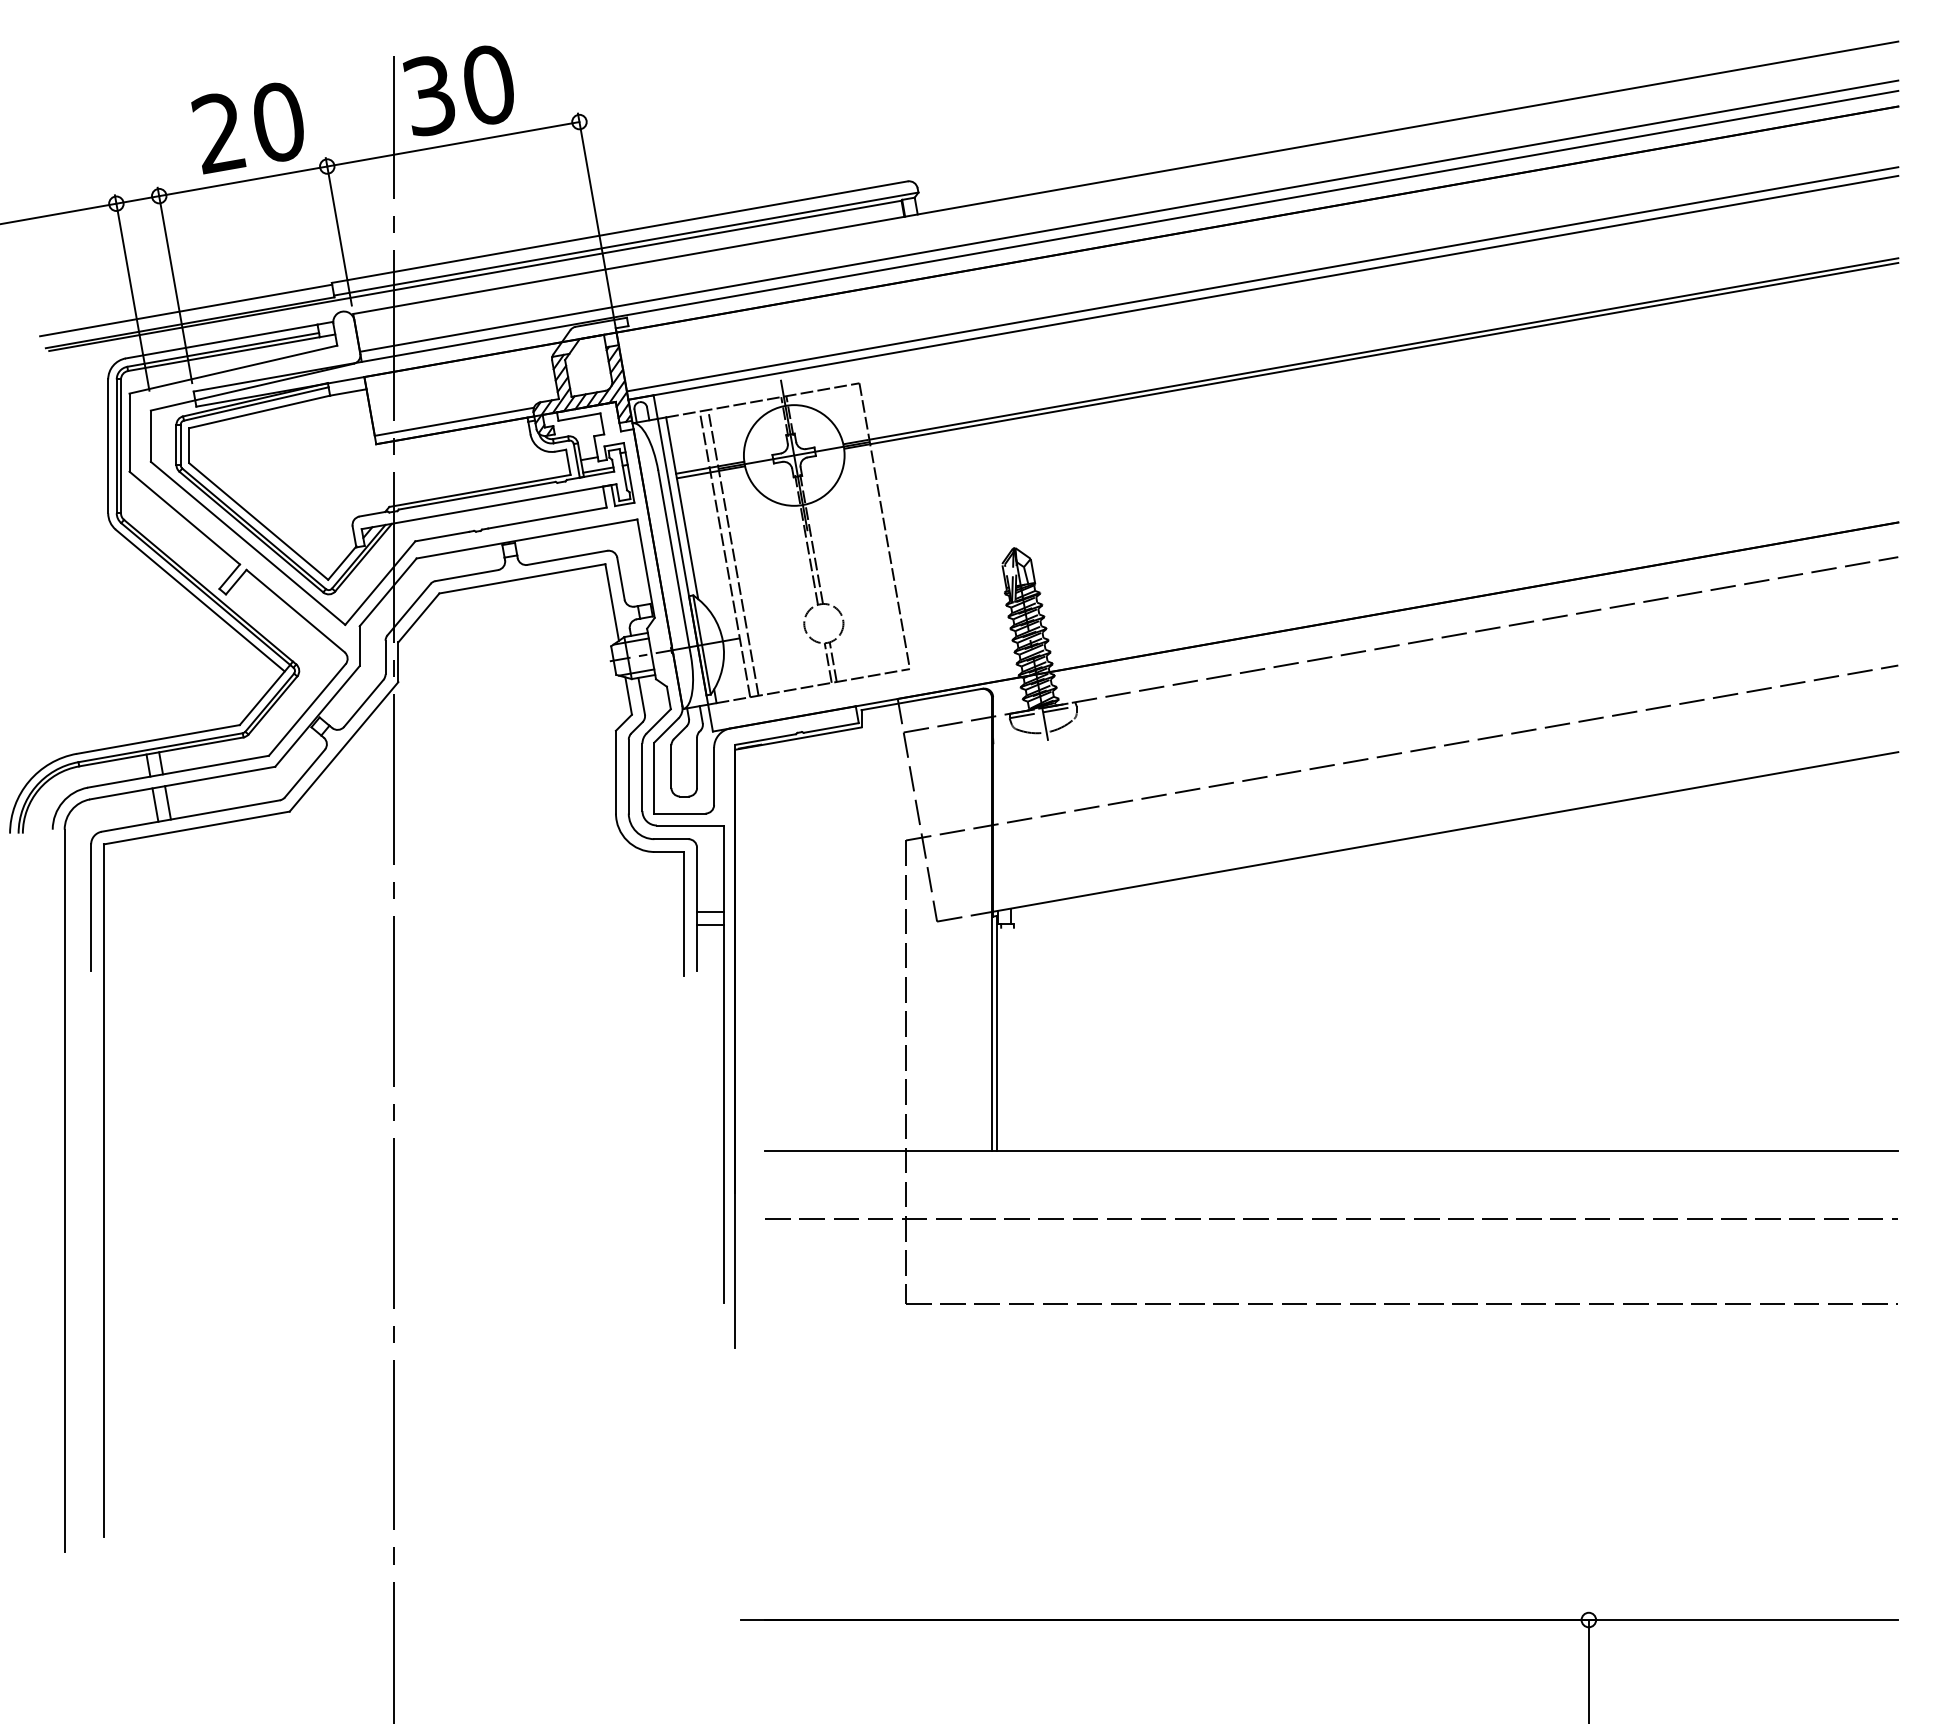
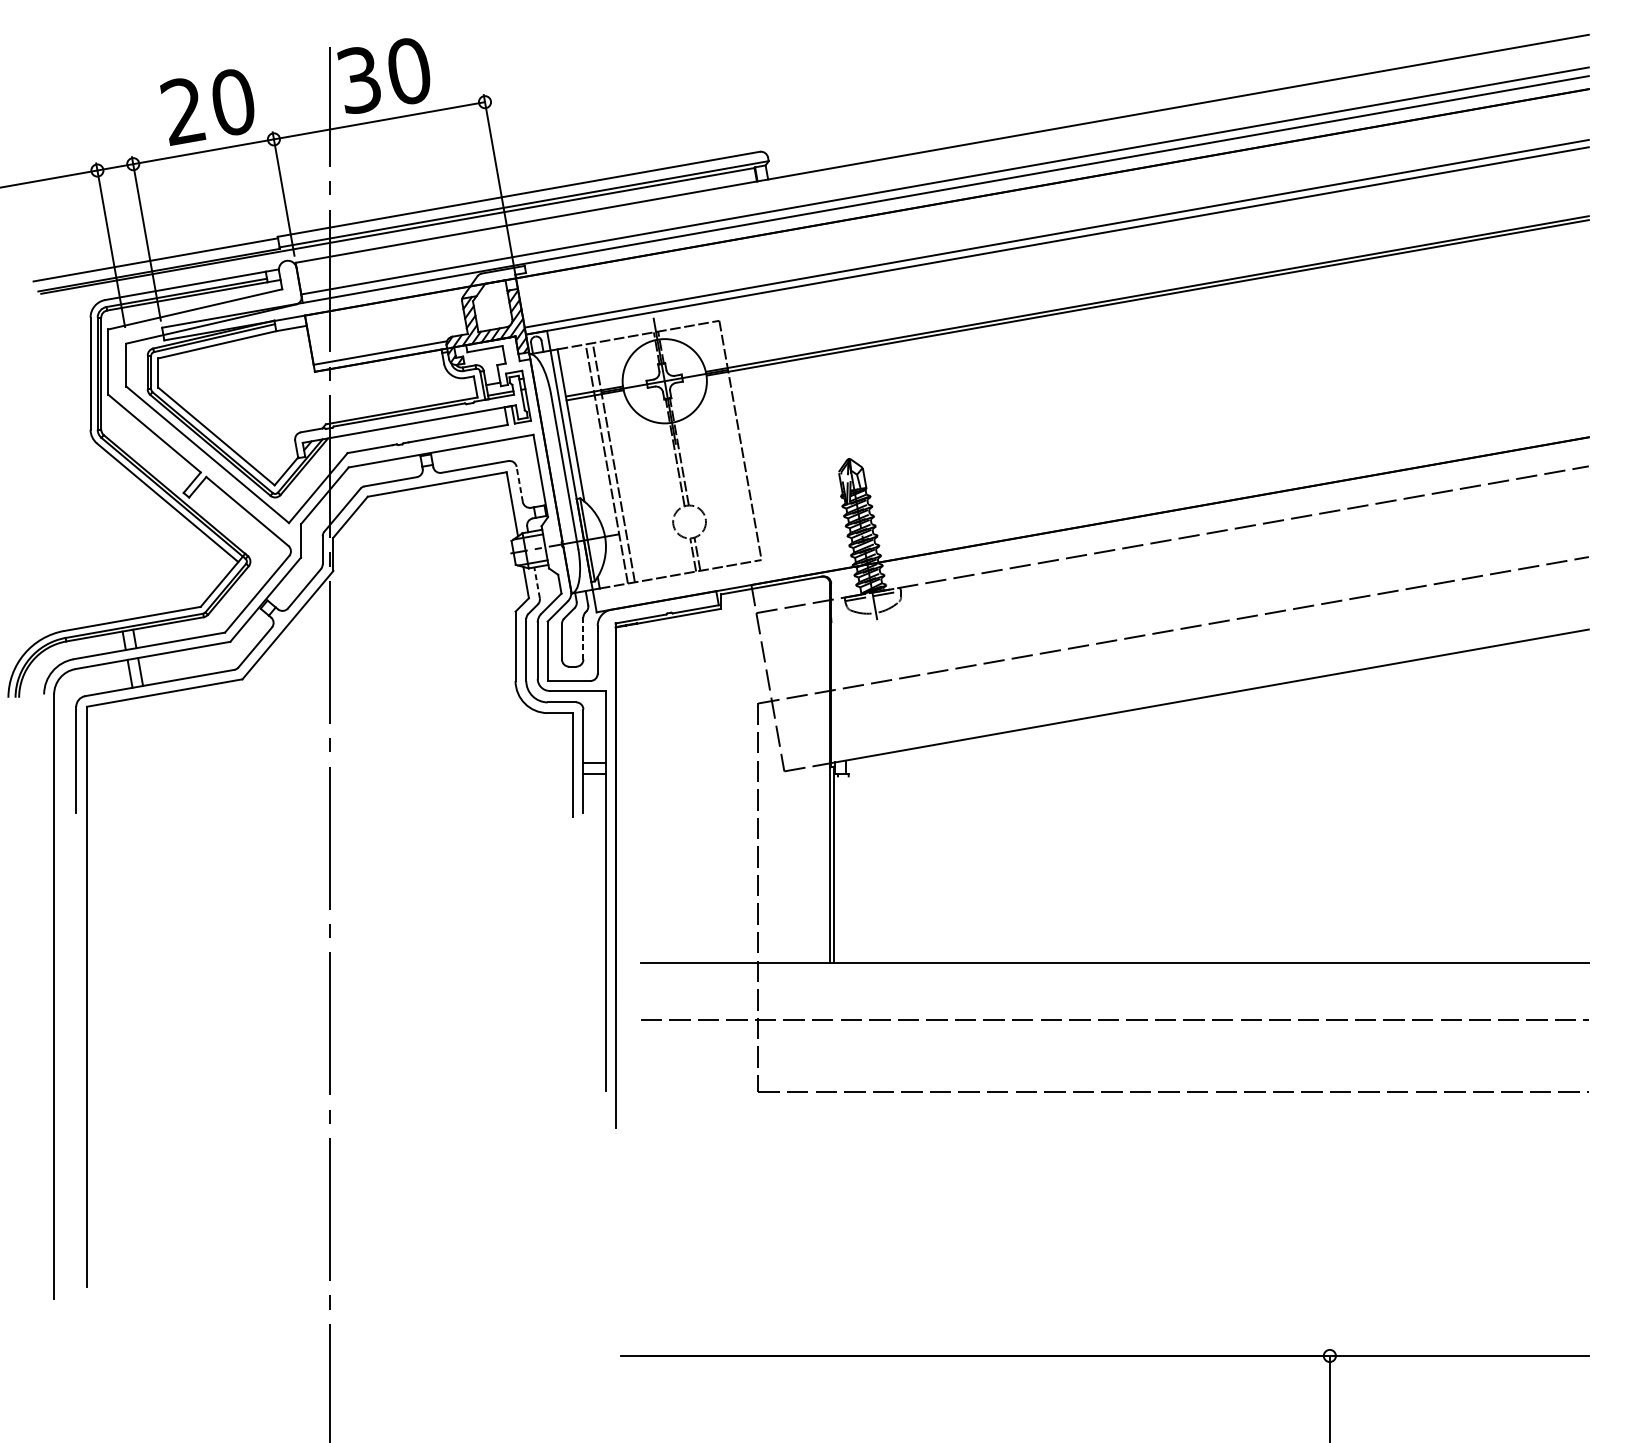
line: (620, 578) -> (519, 484), solid -> dashed
line: (641, 696) -> (536, 582), solid -> dashed
line: (697, 762) -> (583, 638), solid -> dashed

